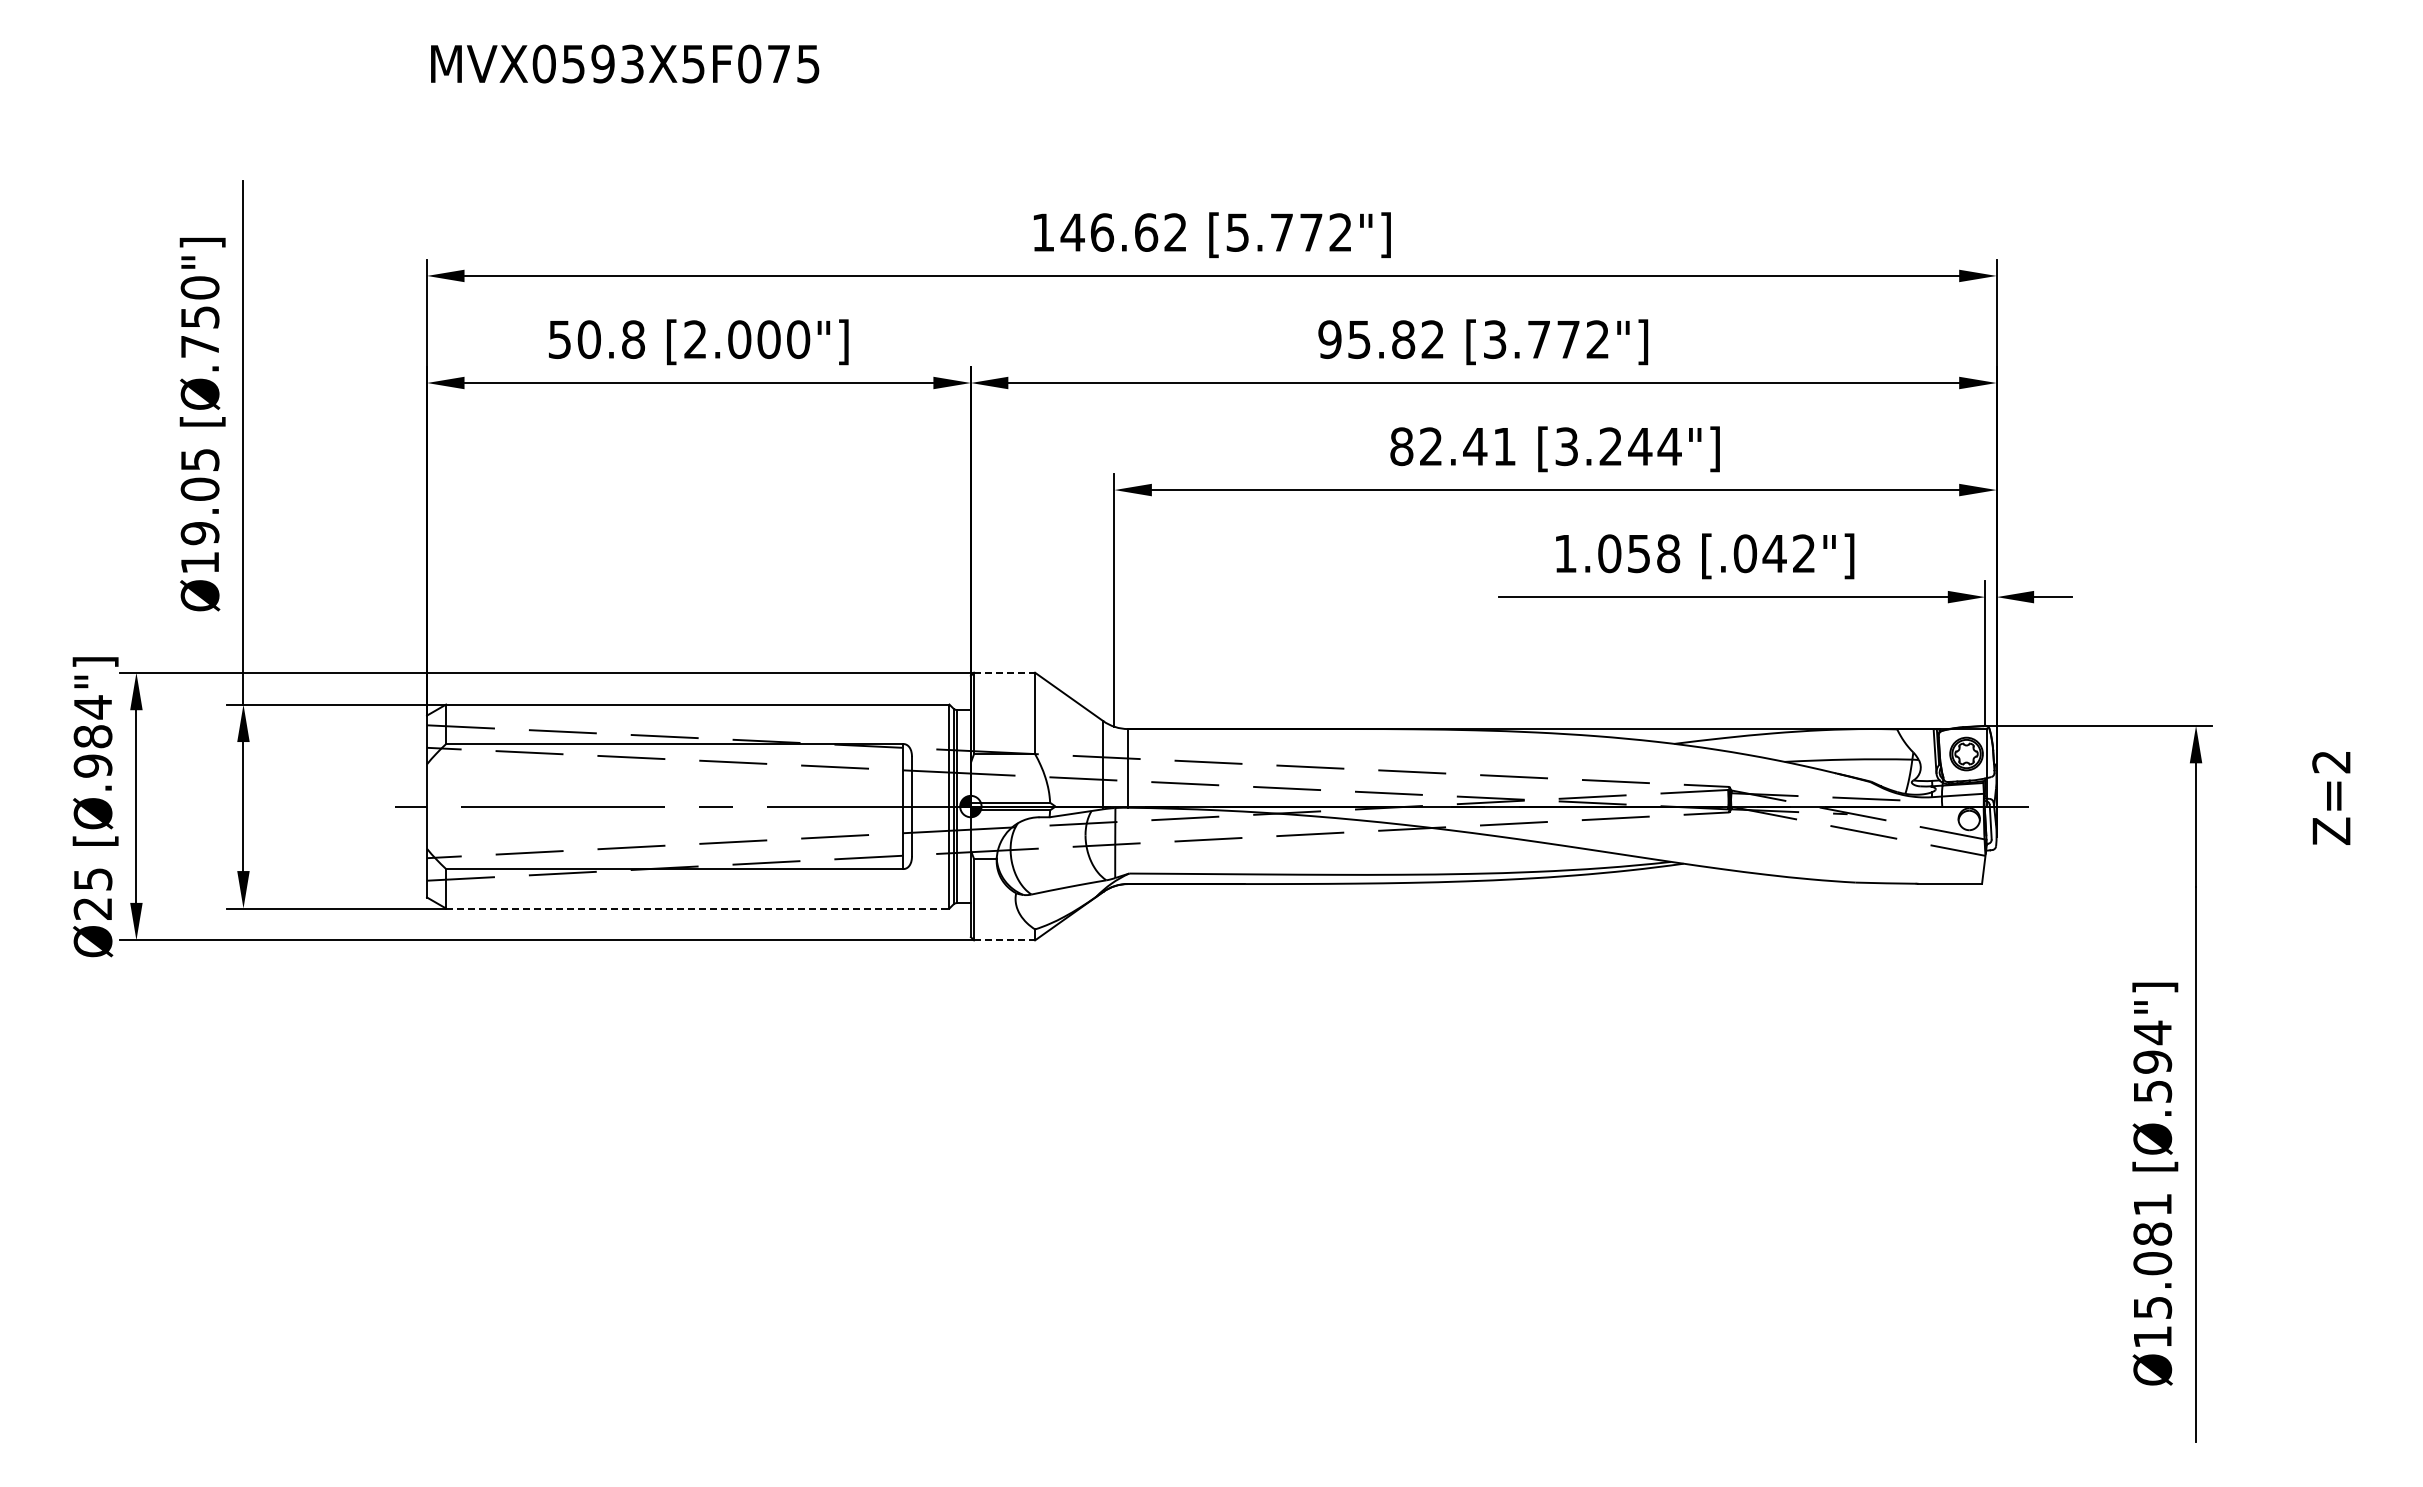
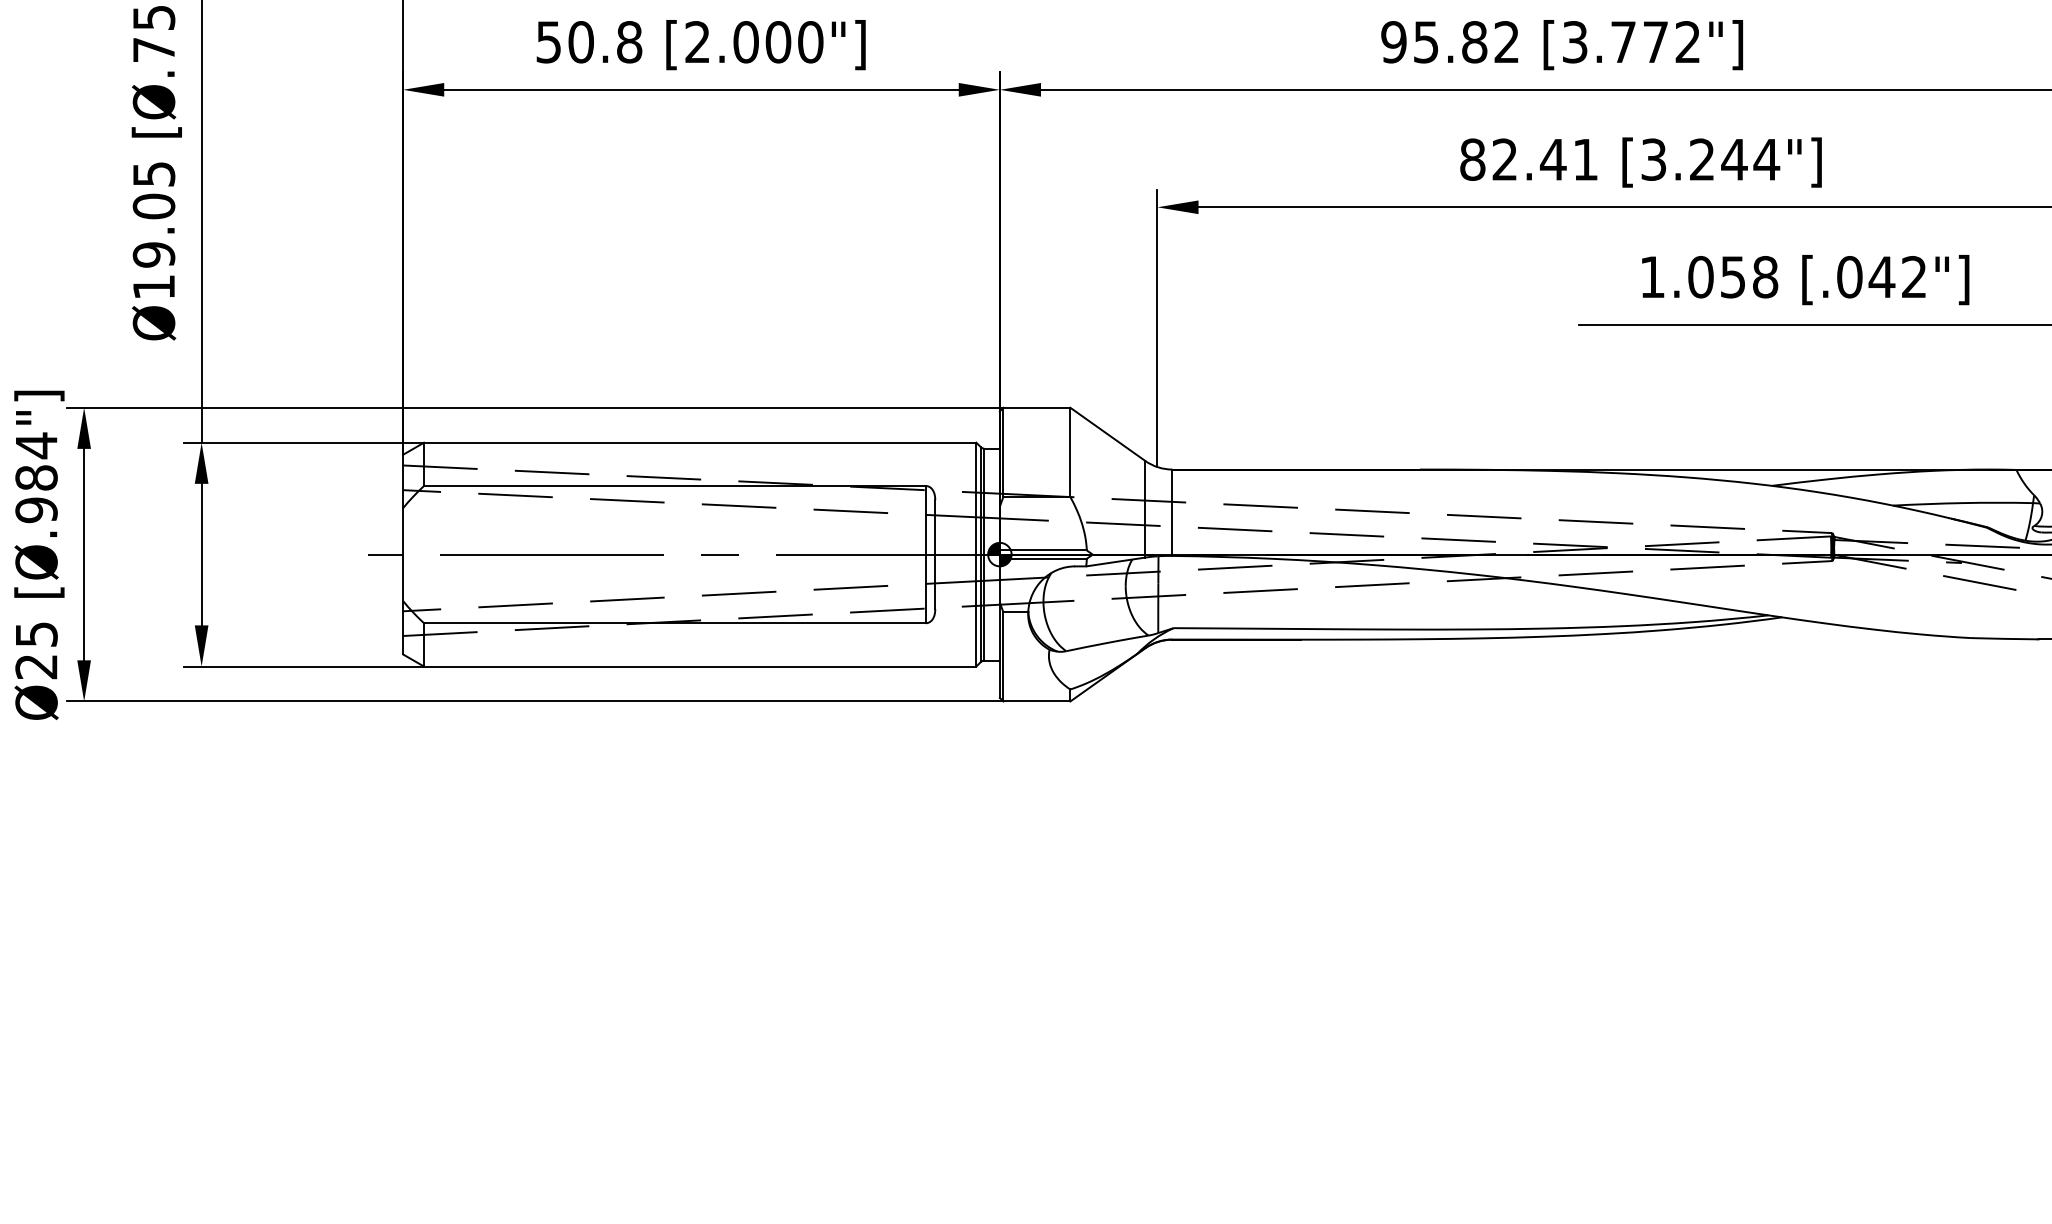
line: (1004, 672) -> (1036, 407), dashed -> solid
line: (697, 908) -> (699, 666), dashed -> solid
line: (1004, 940) -> (1036, 701), dashed -> solid

